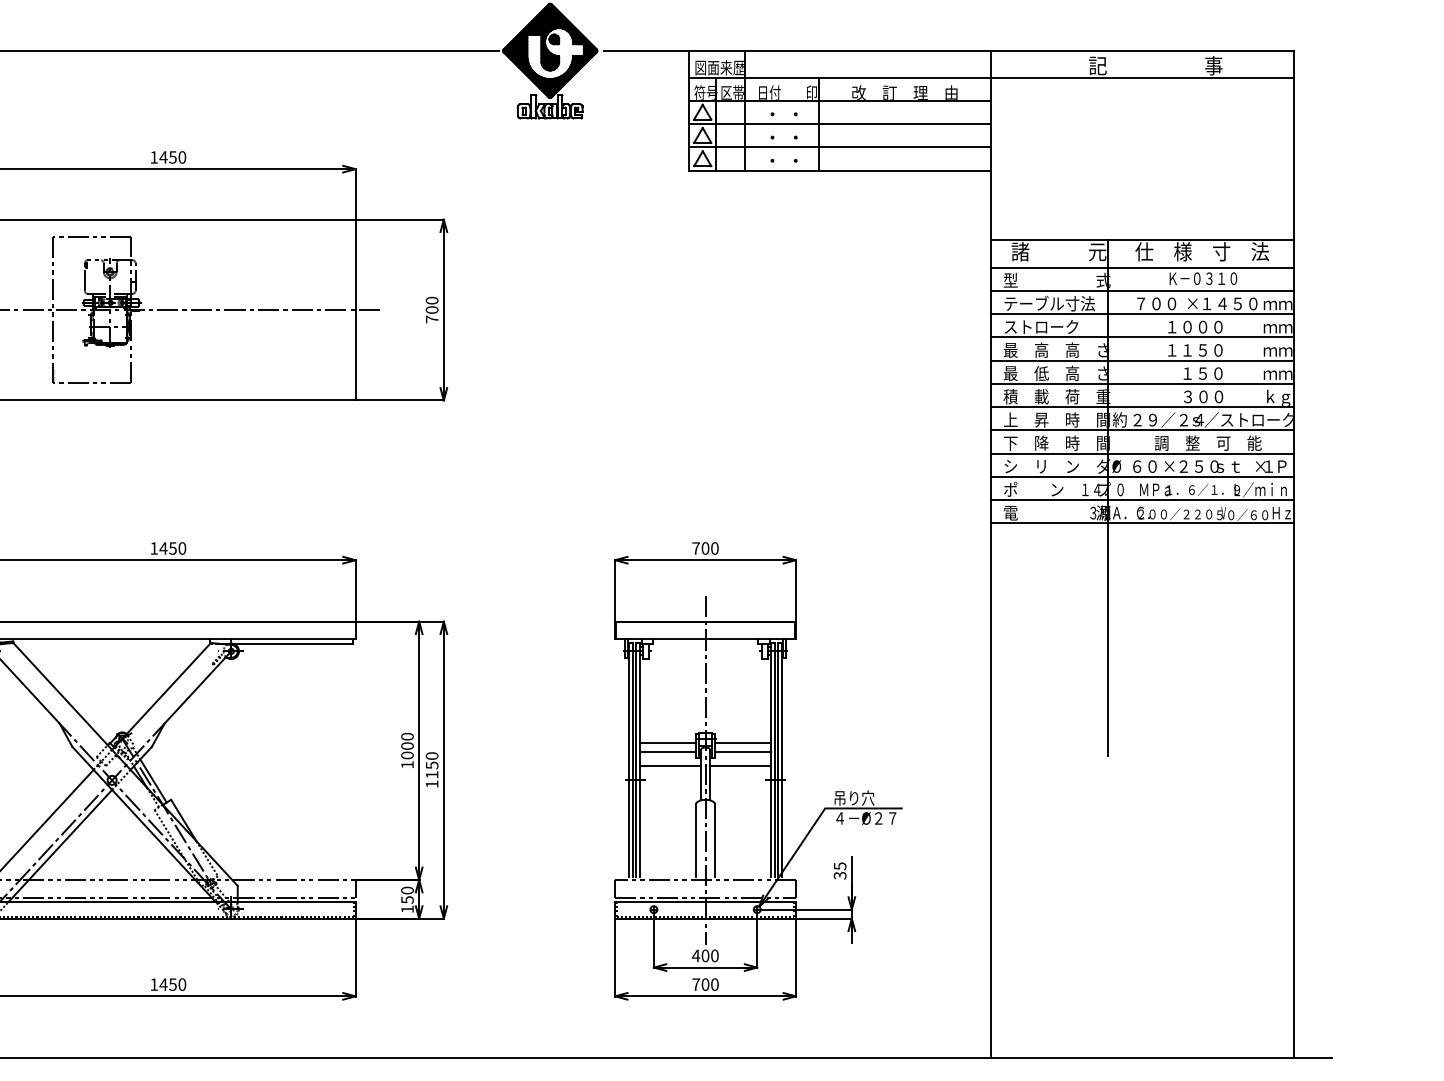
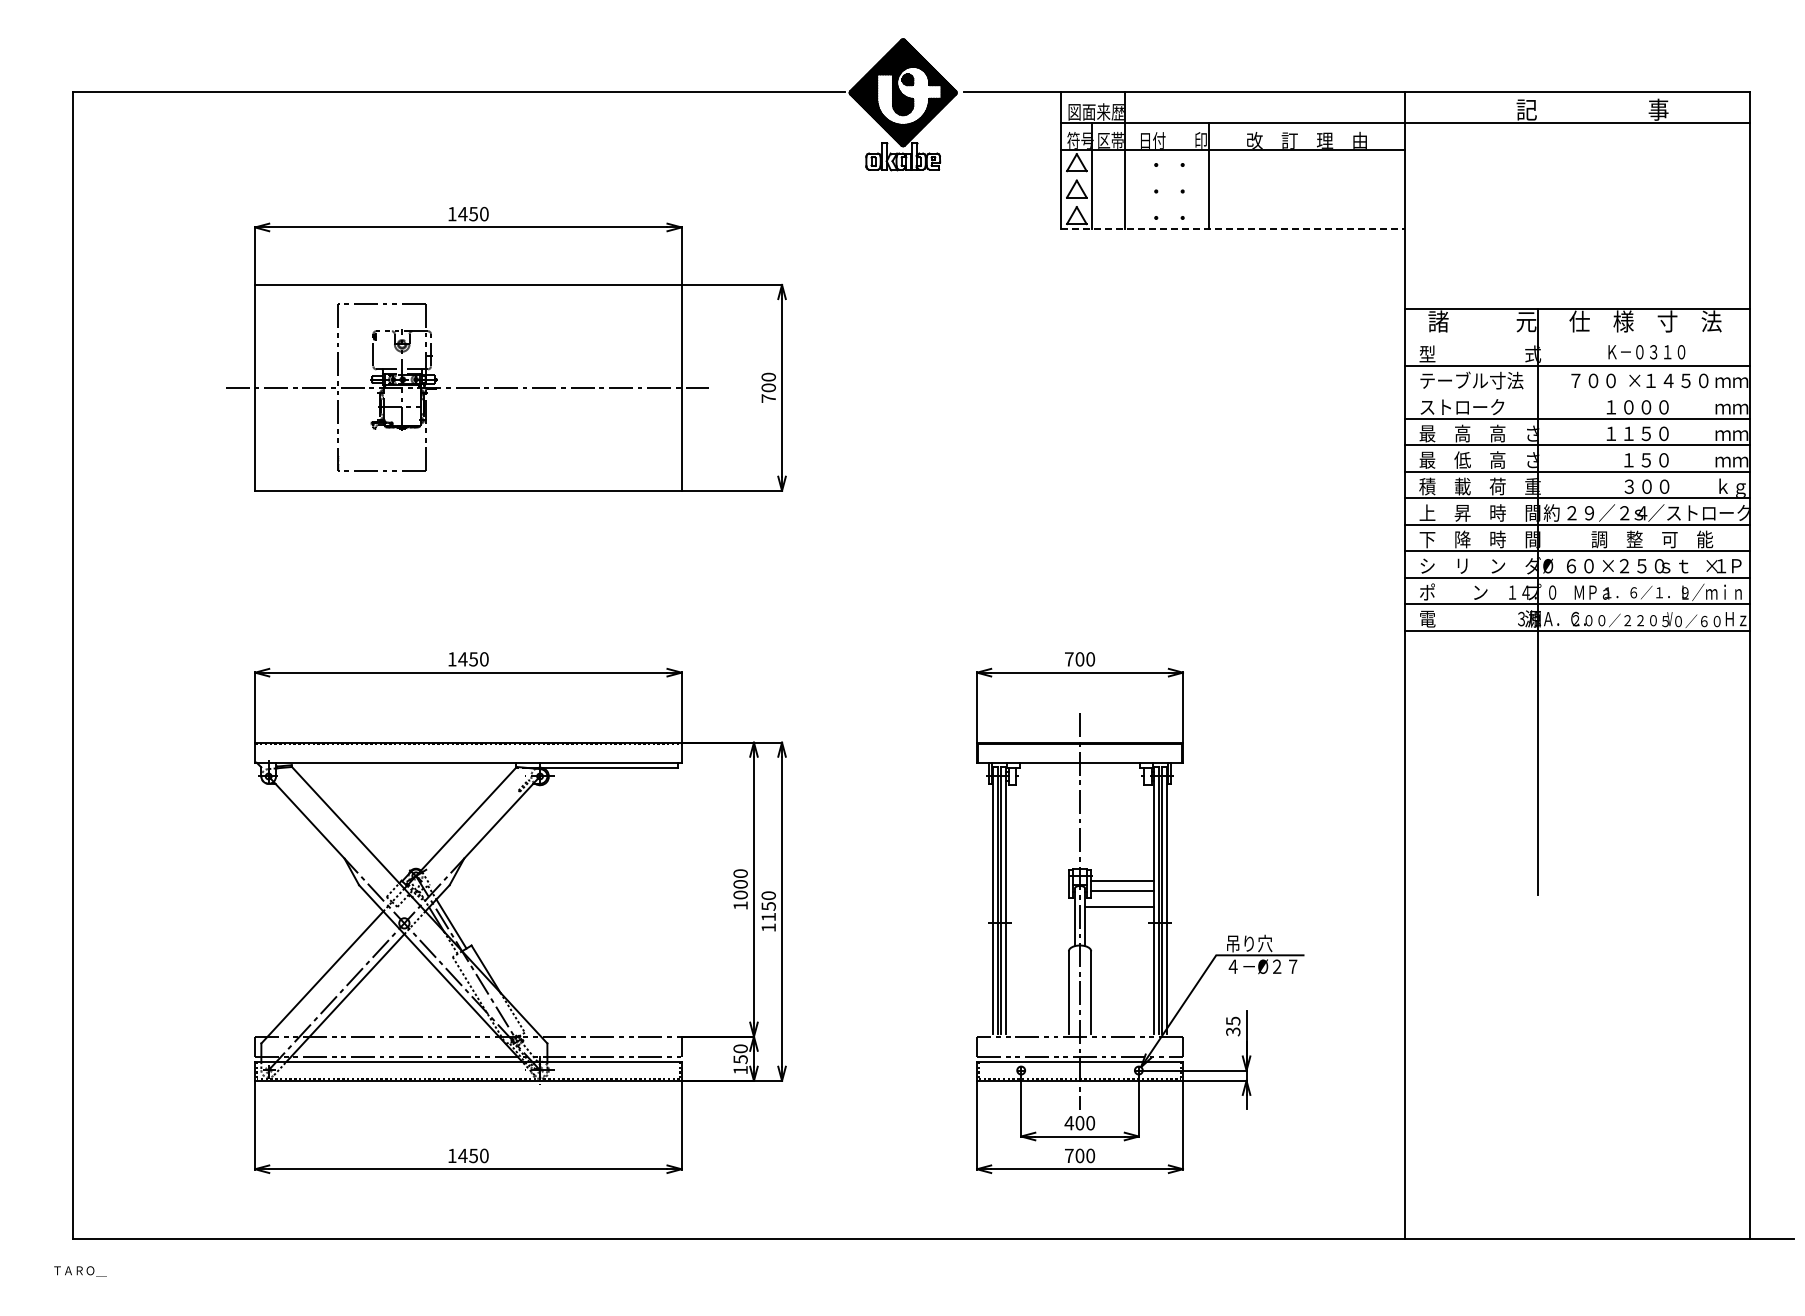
line: (840, 124) -> (1233, 176), removed
line: (840, 147) -> (1233, 202), removed
line: (840, 170) -> (1233, 229), solid -> dashed
line: (1142, 267) -> (1577, 339), removed
line: (1142, 314) -> (1577, 392), removed
line: (668, 743) -> (1037, 881), removed
line: (668, 751) -> (1037, 890), removed
line: (669, 765) -> (1039, 906), removed

